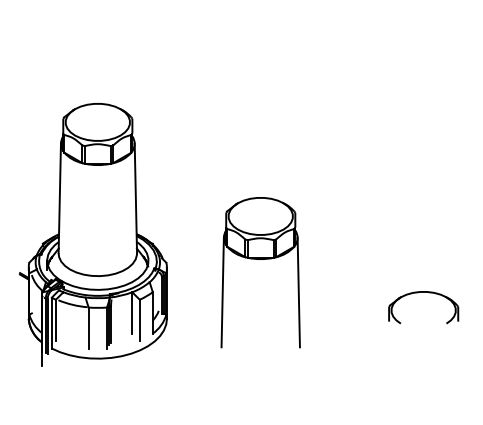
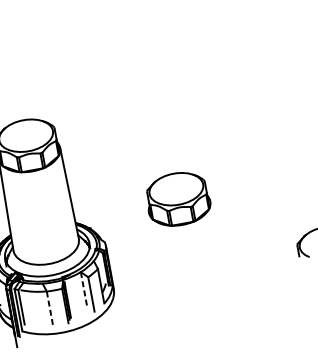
line: (222, 292) -> (156, 258), removed
line: (298, 292) -> (219, 246), removed
line: (132, 312) -> (84, 288), solid -> dashed
line: (88, 328) -> (49, 309), solid -> dashed

